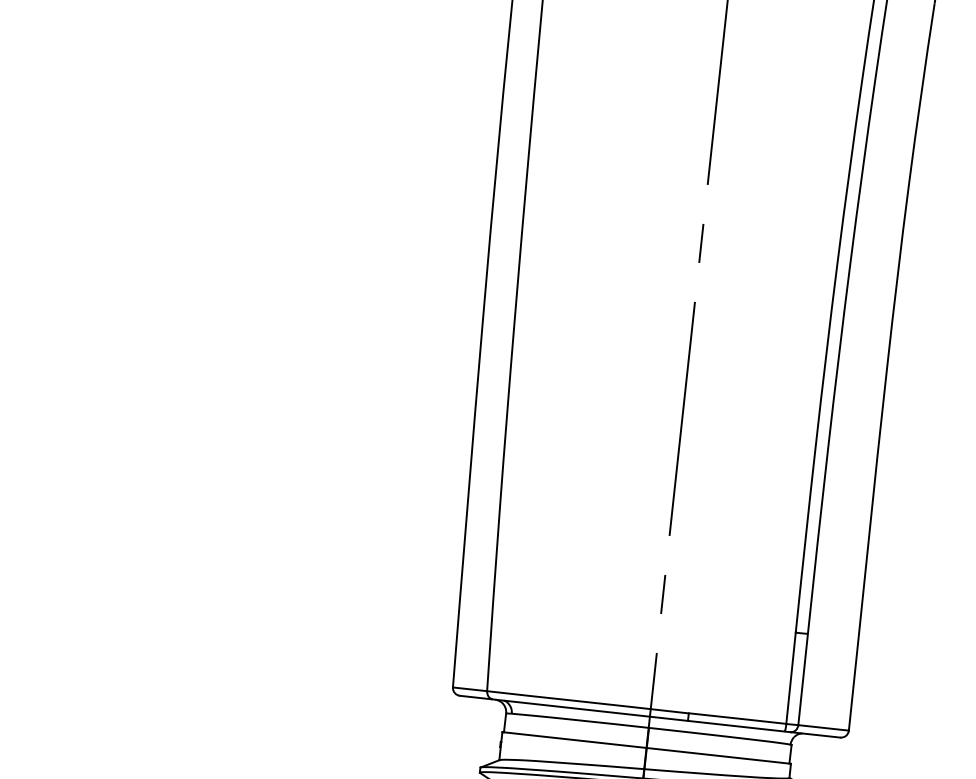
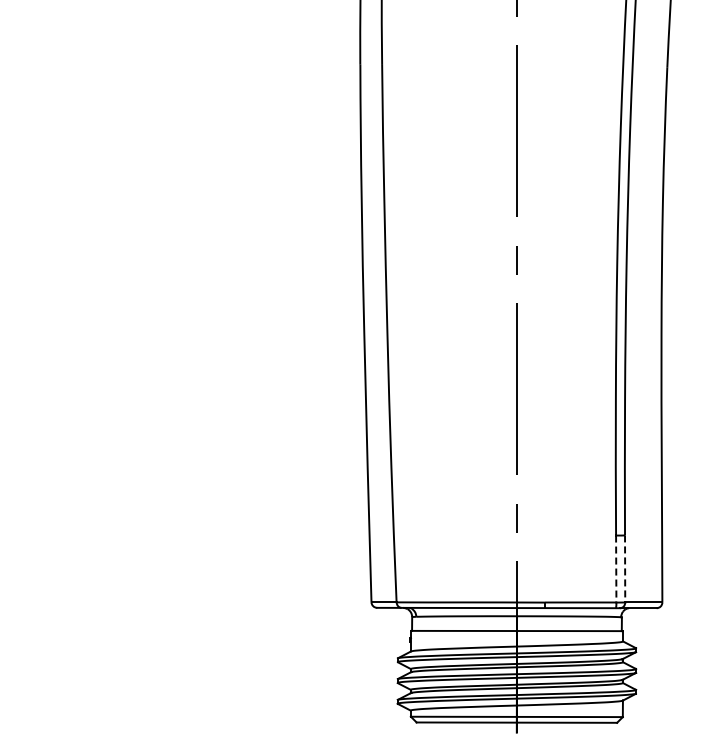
line: (791, 678) -> (616, 569), solid -> dashed
line: (803, 678) -> (625, 568), solid -> dashed

